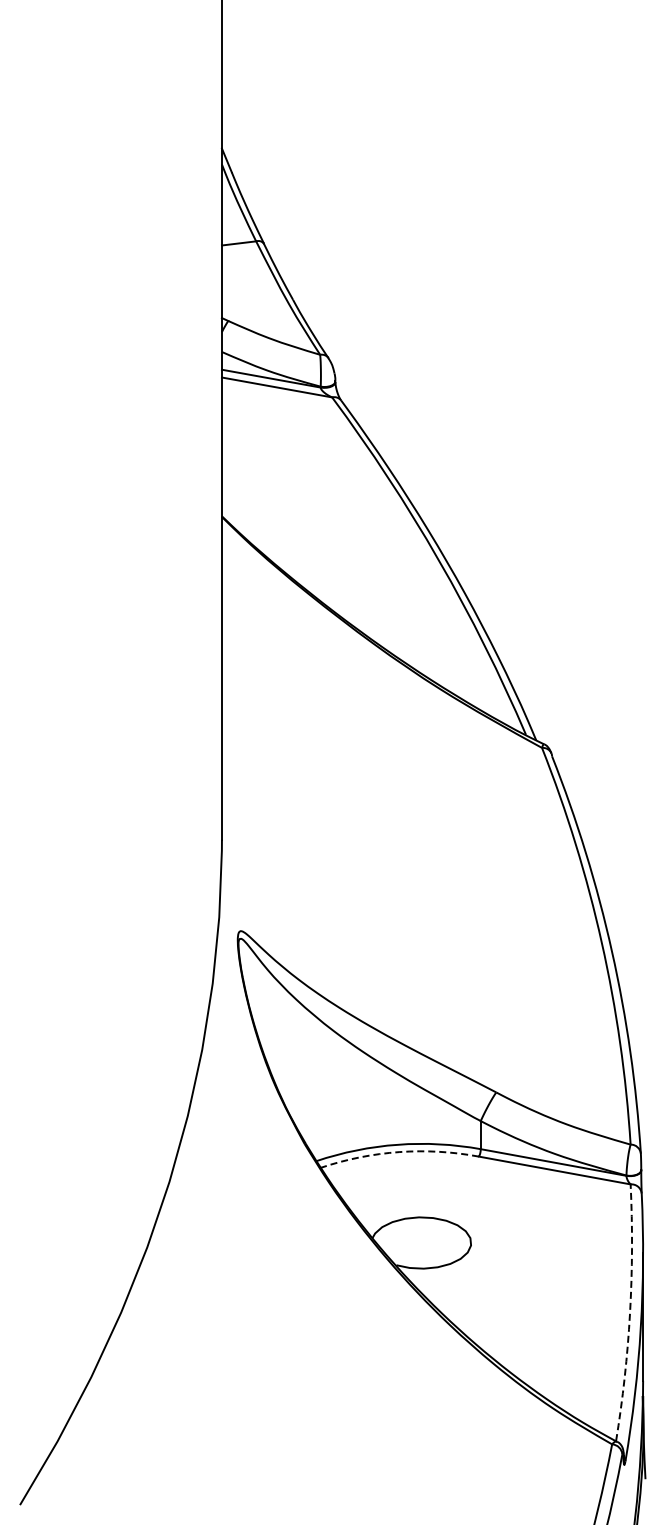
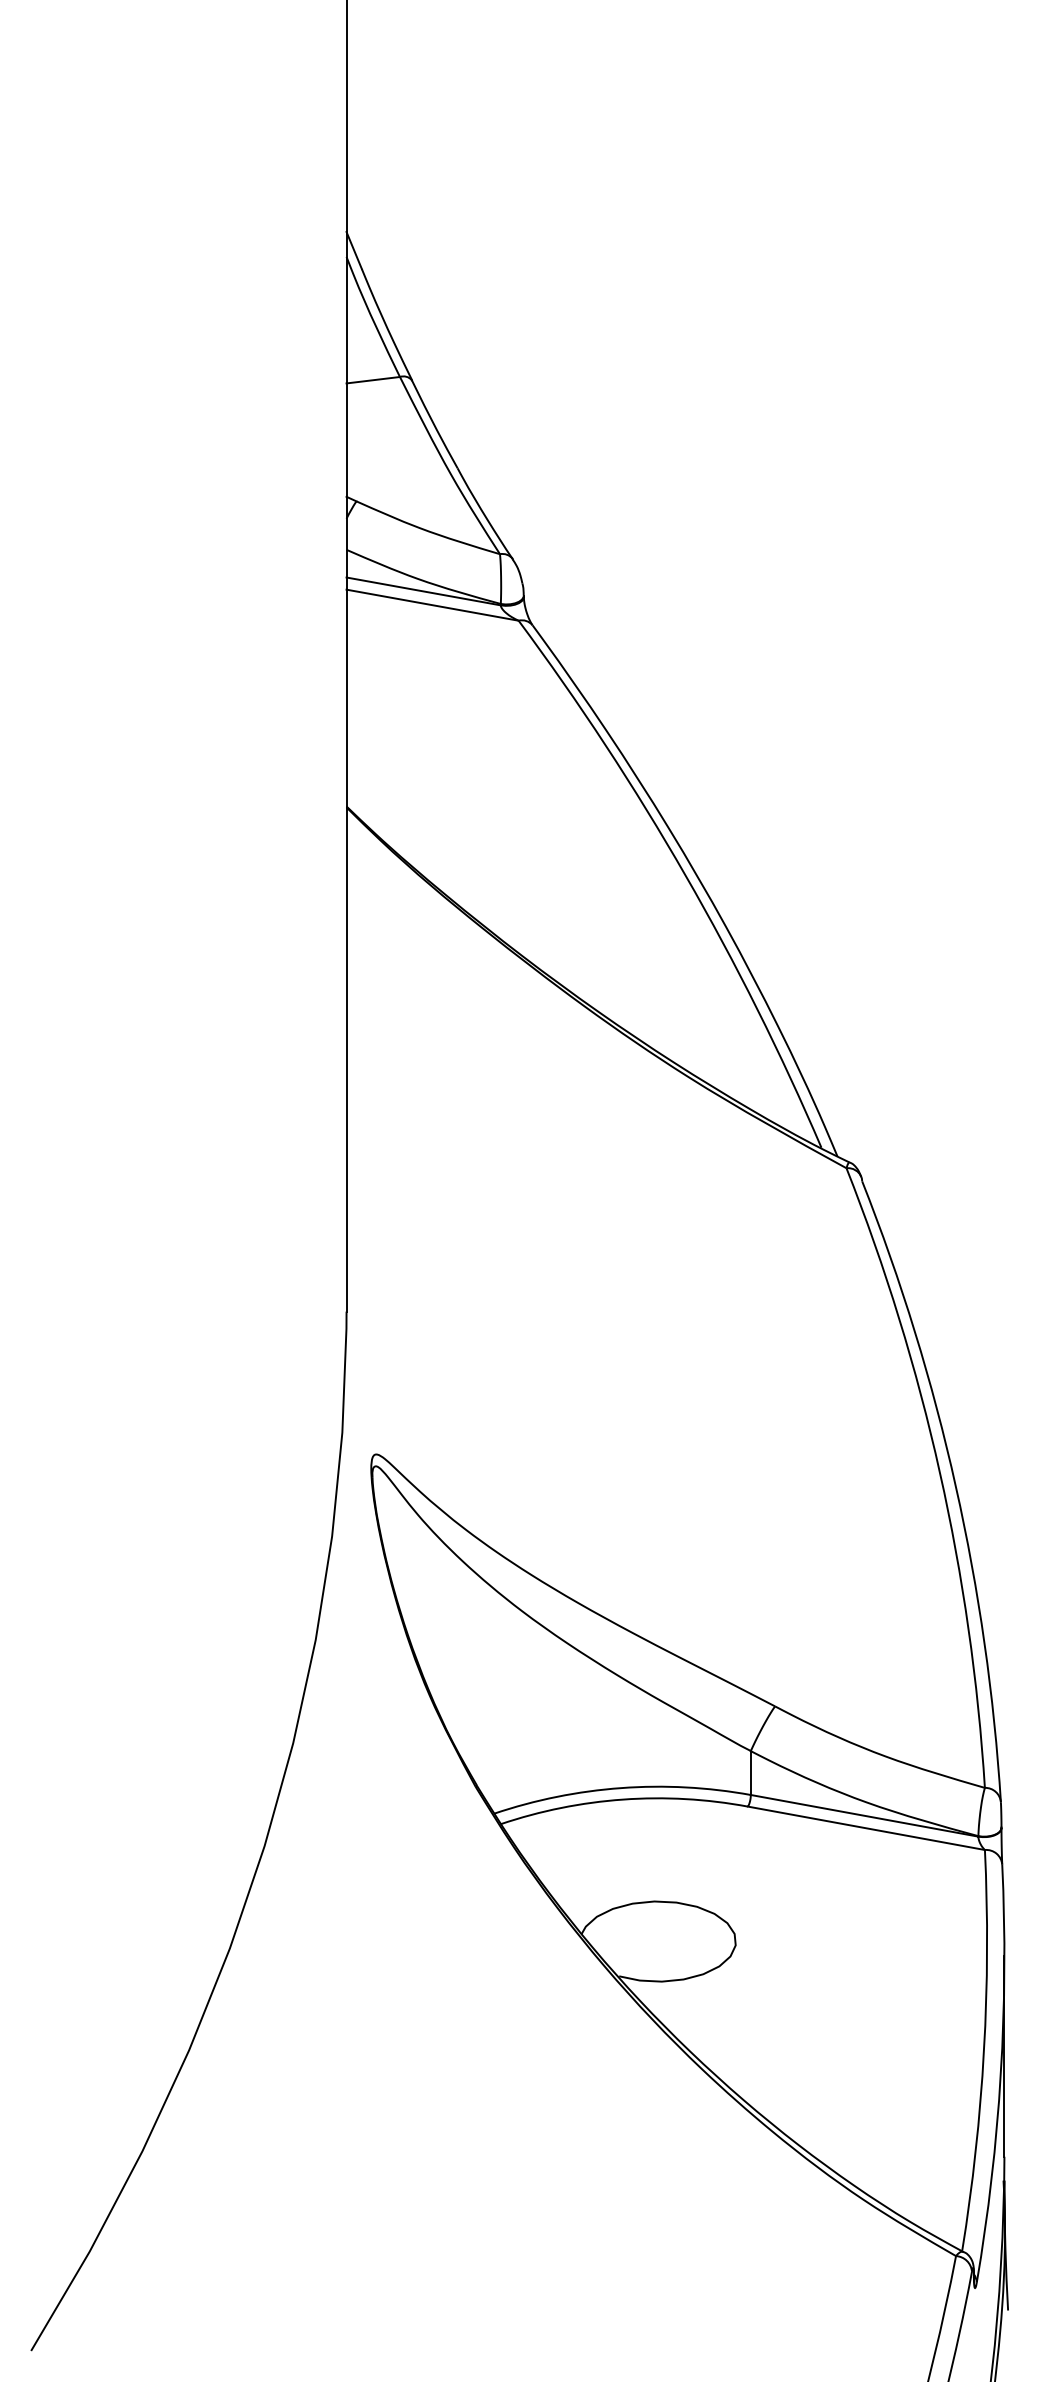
arc: (399, 1152) -> (623, 1800), dashed -> solid
arc: (630, 1313) -> (984, 2051), dashed -> solid

